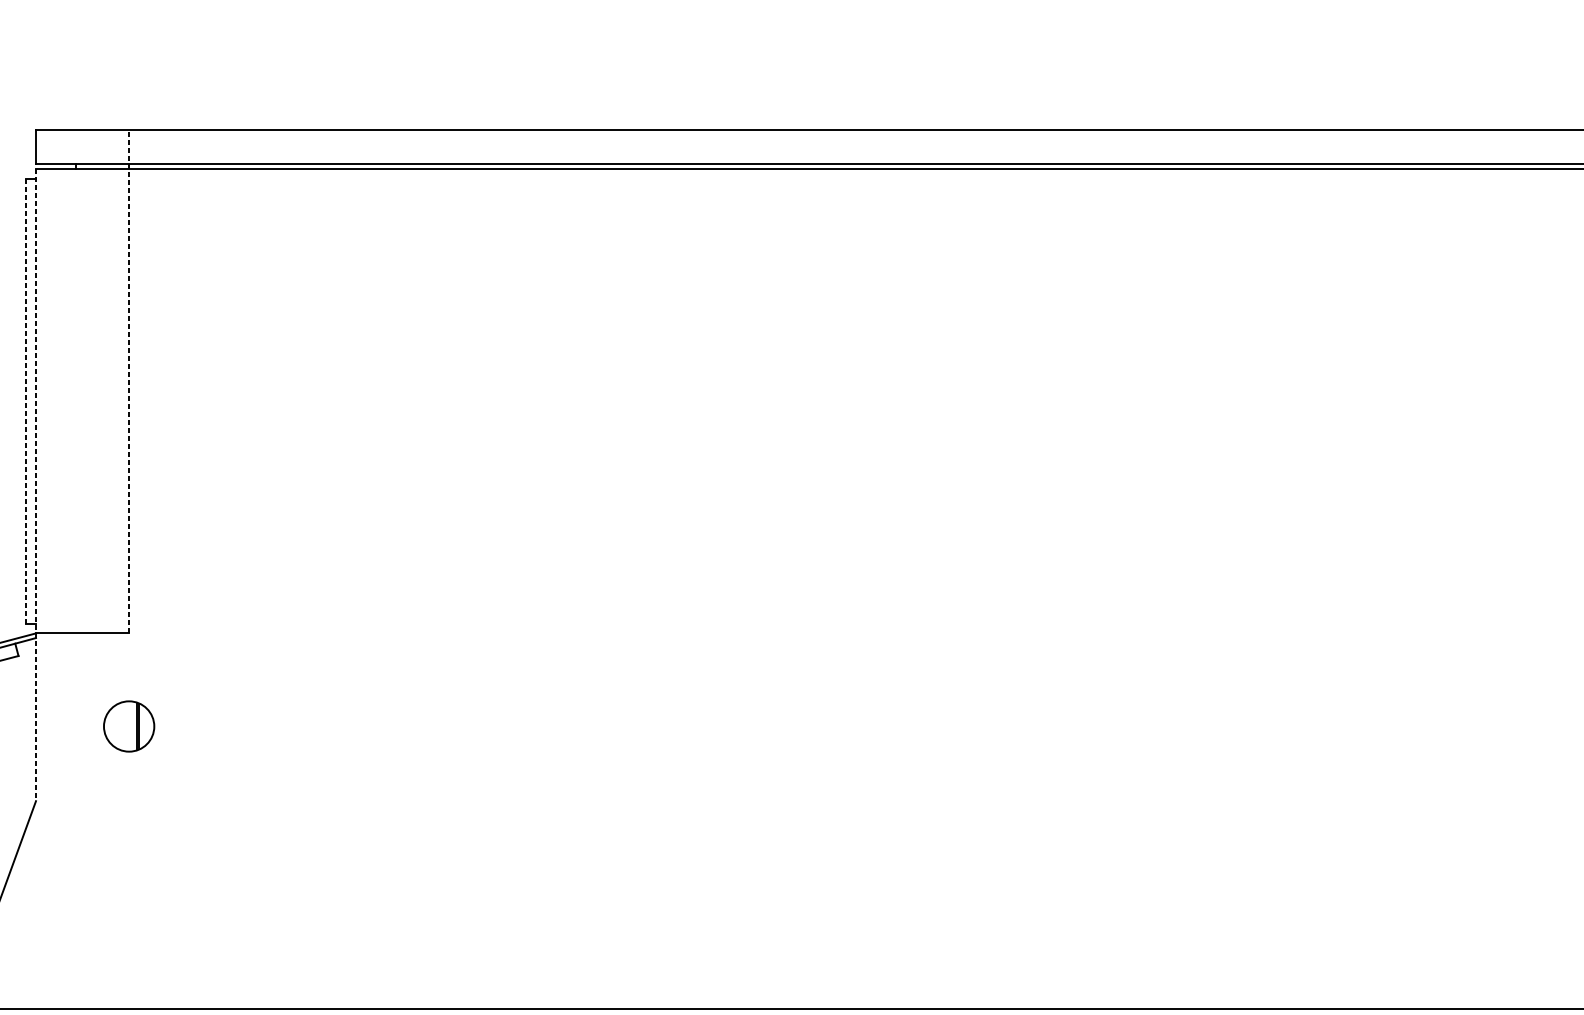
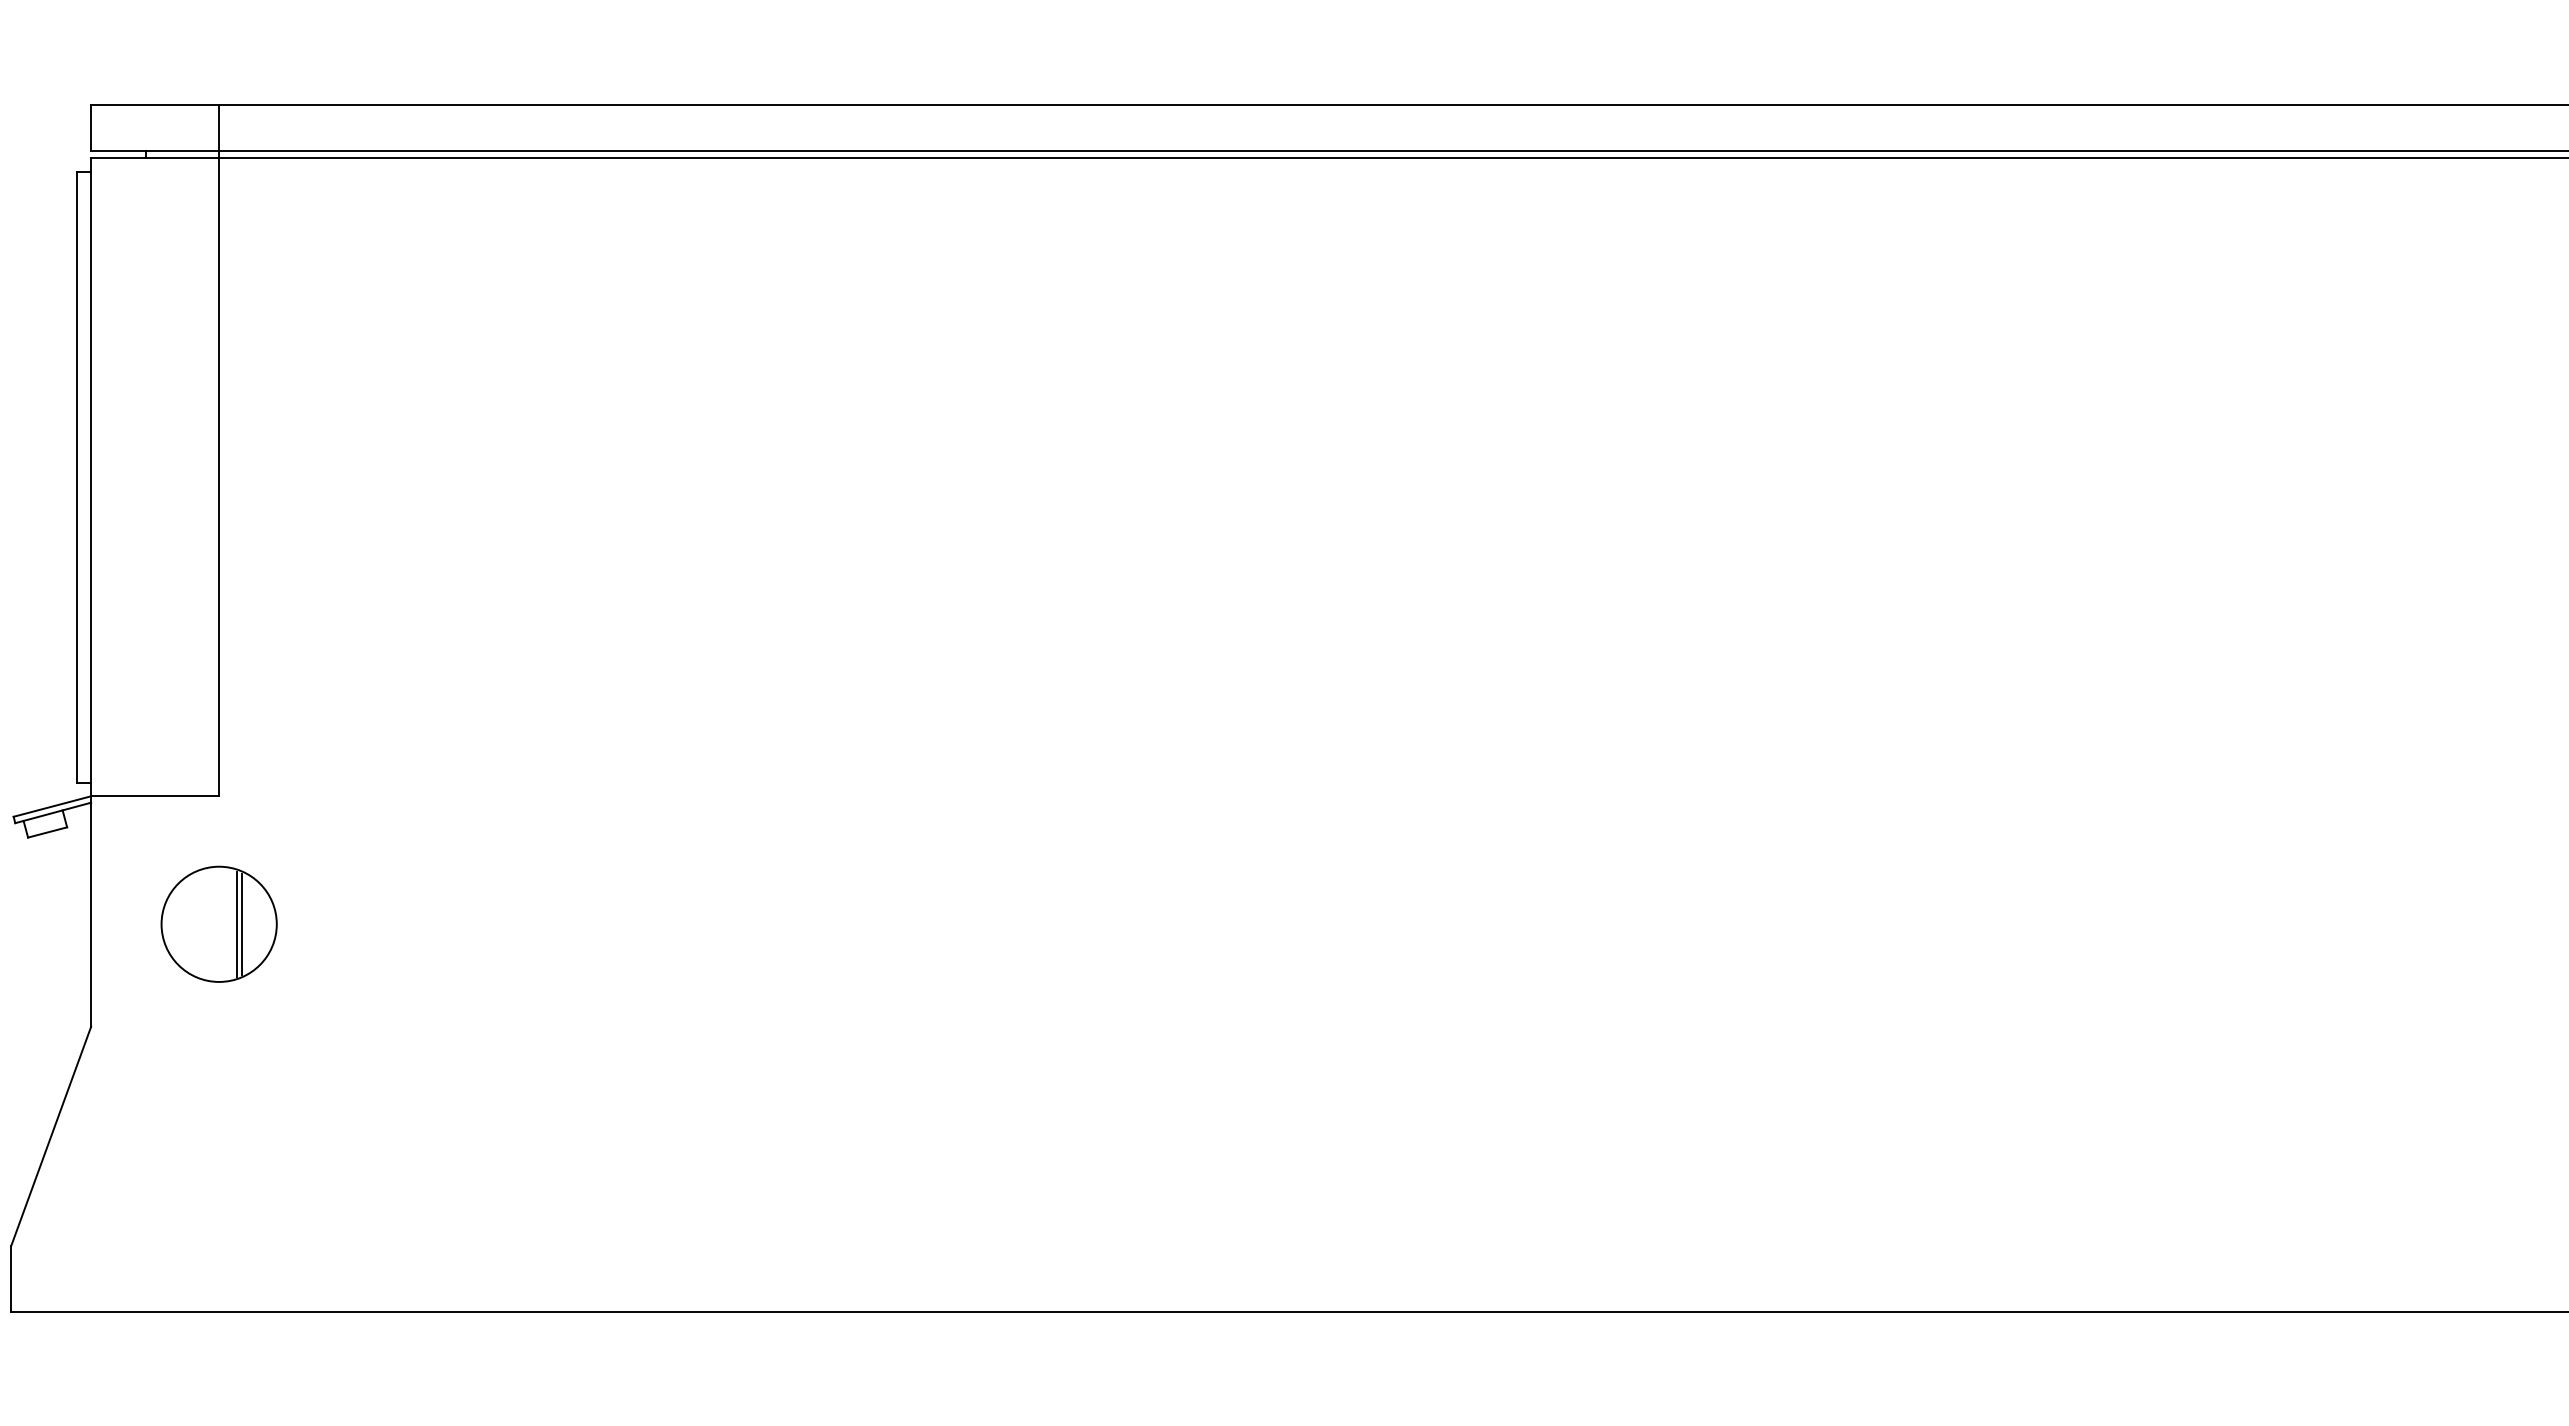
line: (129, 381) -> (219, 450), dashed -> solid
line: (25, 401) -> (76, 477), dashed -> solid
line: (36, 485) -> (91, 592), dashed -> solid
part: (128, 726) -> (218, 923), size x1.67

